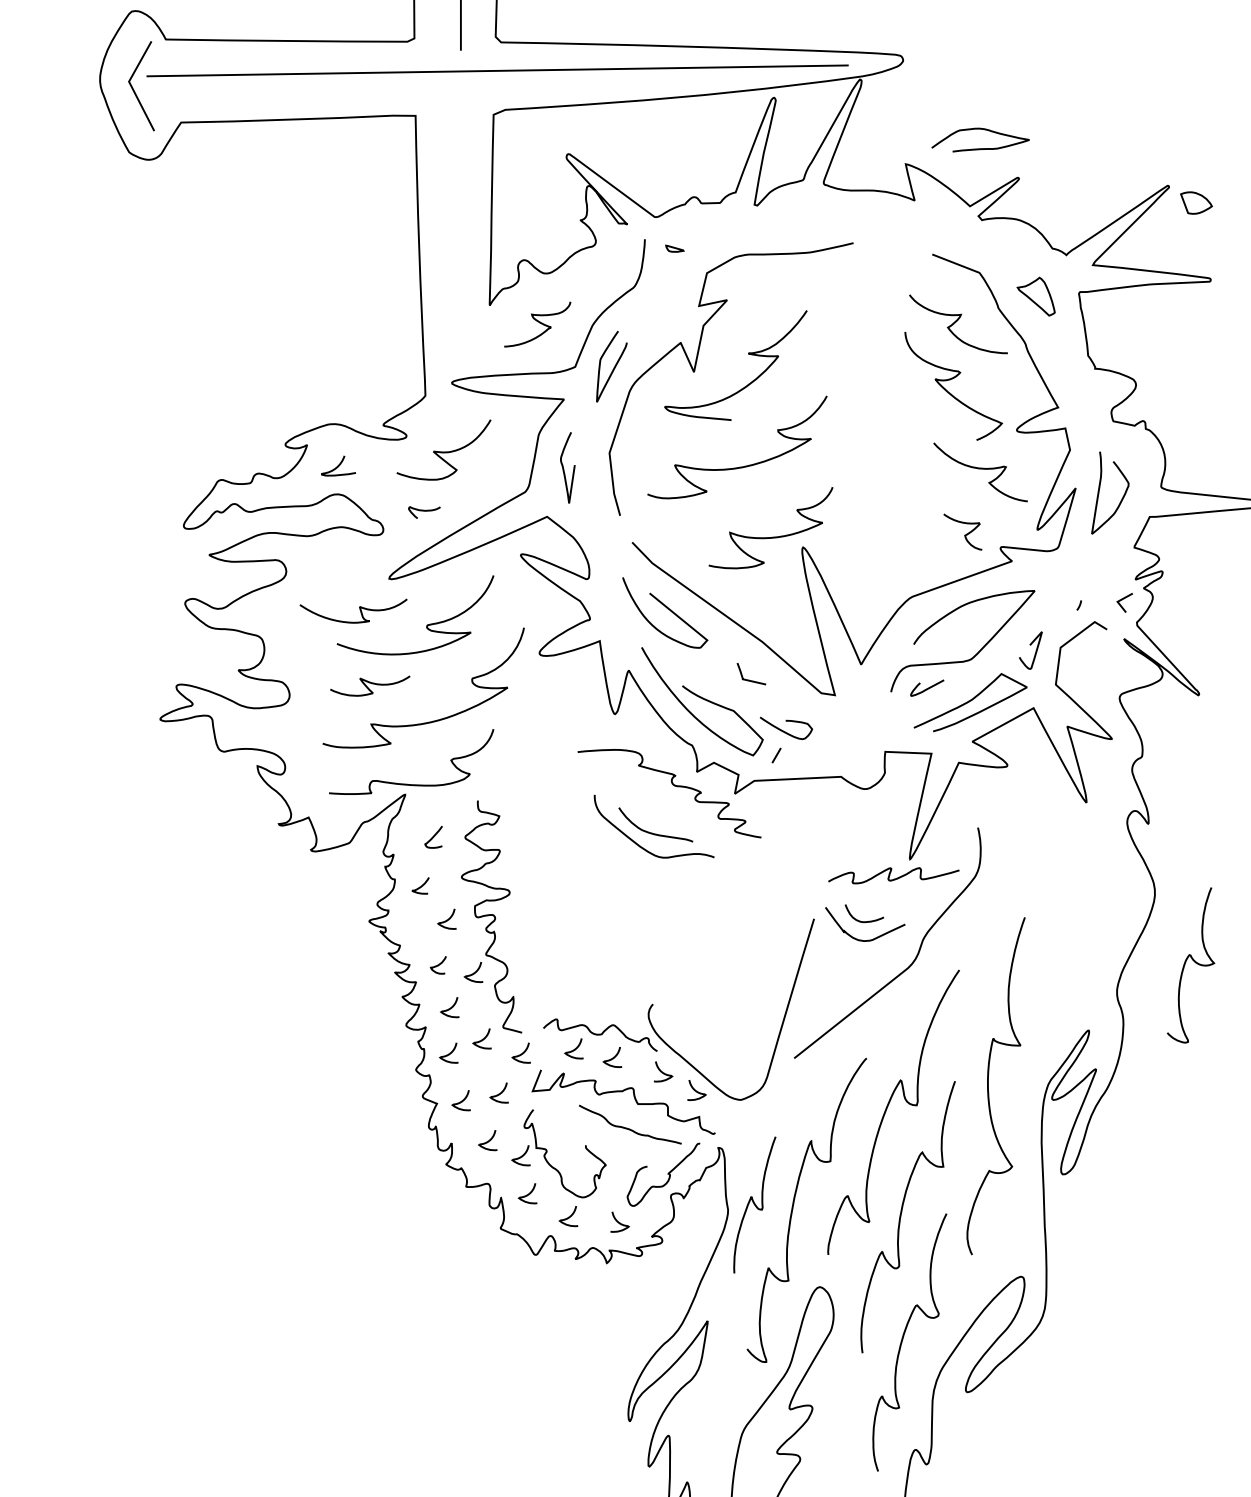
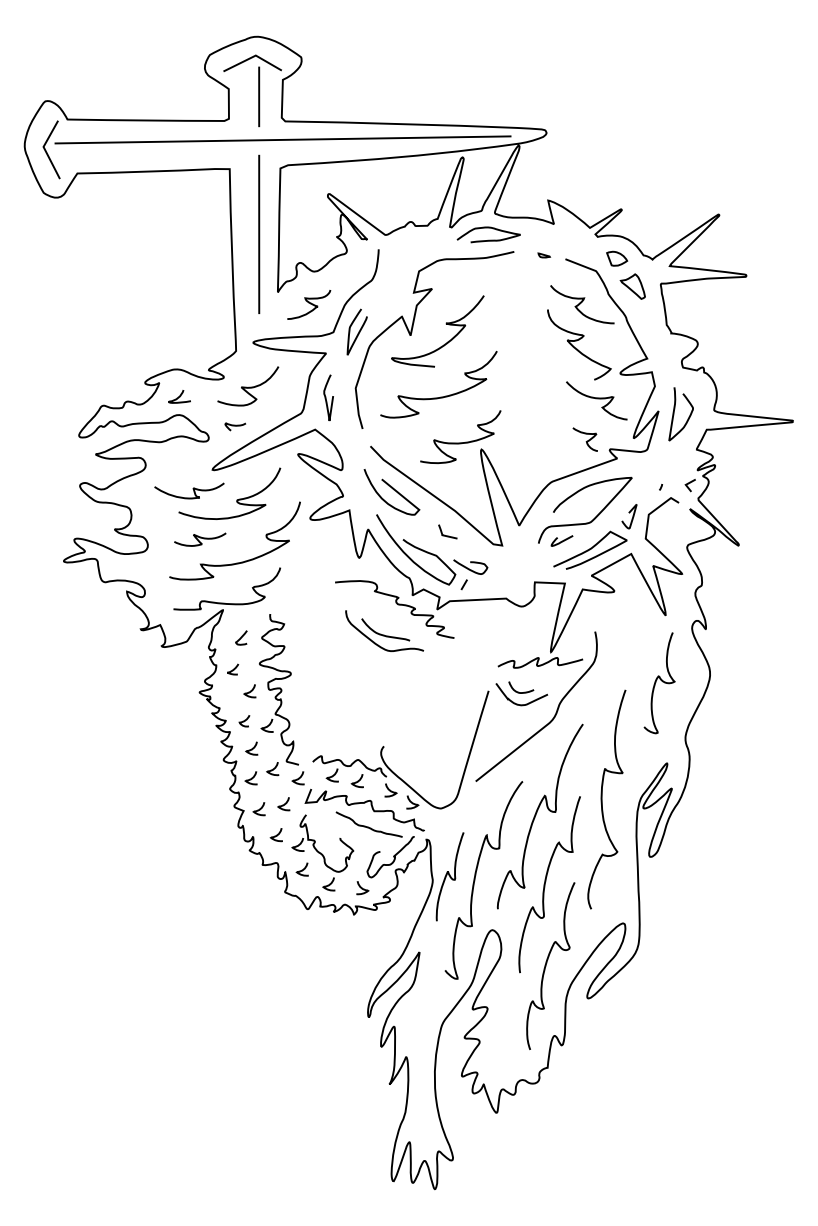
curve: (980, 147) -> (488, 239), moved
part: (1197, 202) -> (617, 258), moved
line: (461, 216) -> (259, 234), added
part: (675, 248) -> (544, 255), moved
curve: (1194, 962) -> (661, 681), moved

